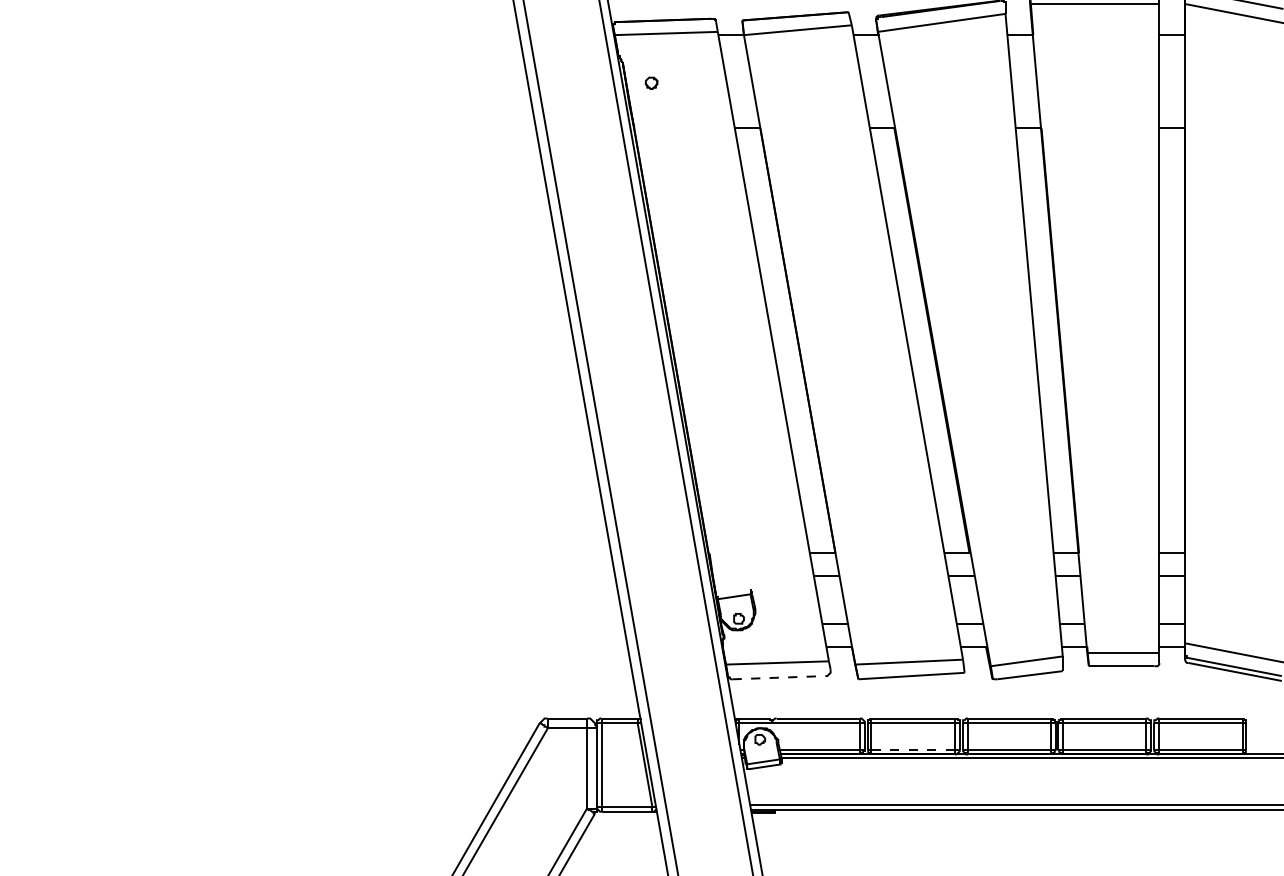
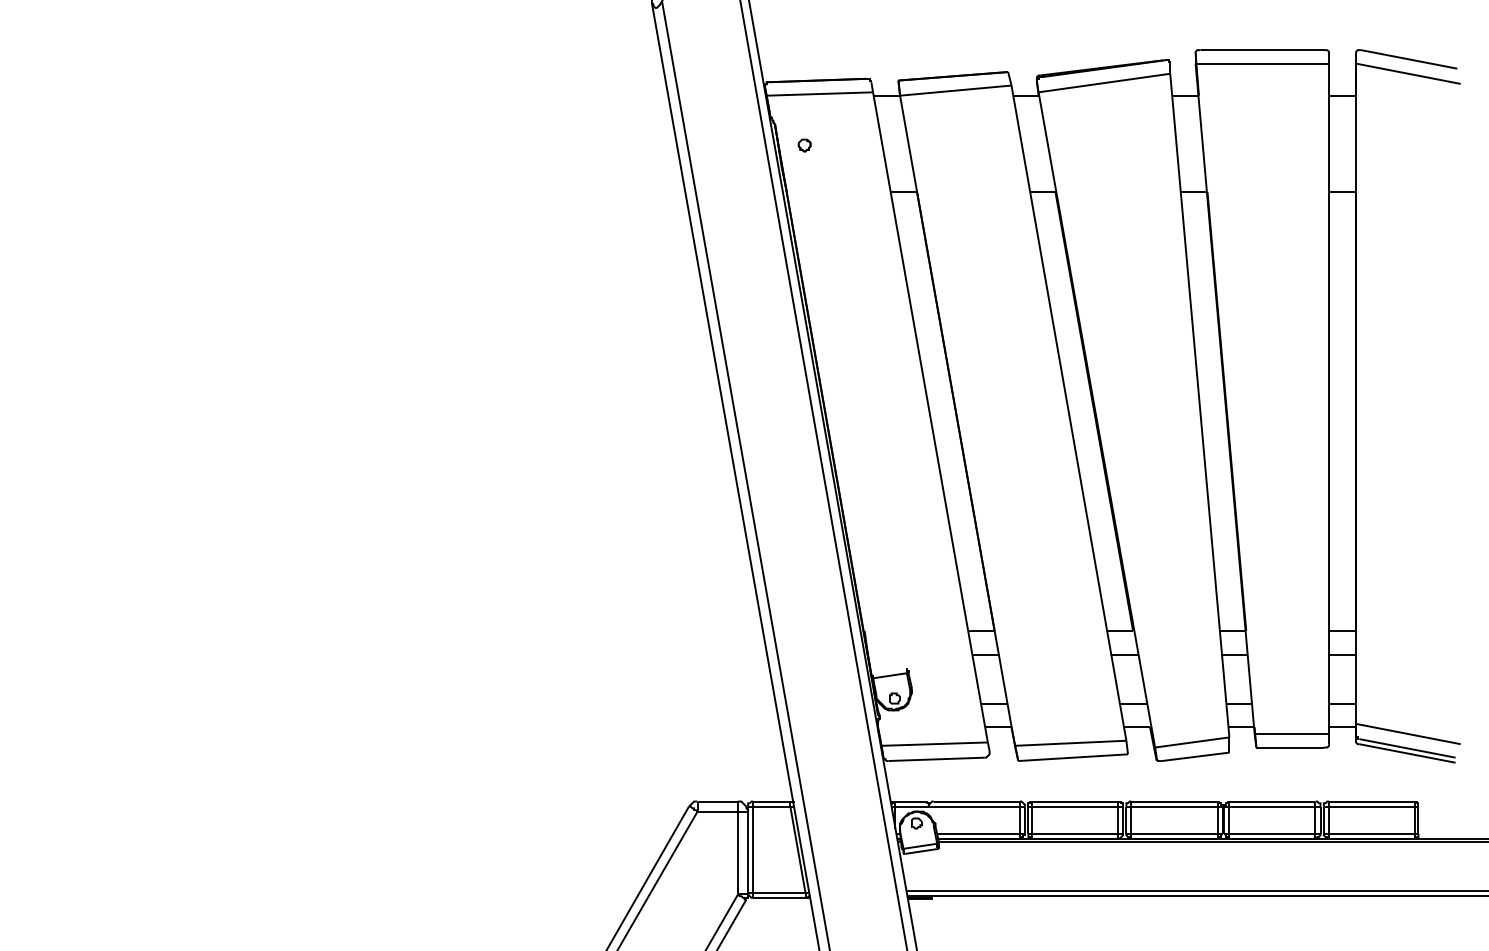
line: (779, 677) -> (936, 759), dashed -> solid
line: (913, 749) -> (1075, 833), dashed -> solid

